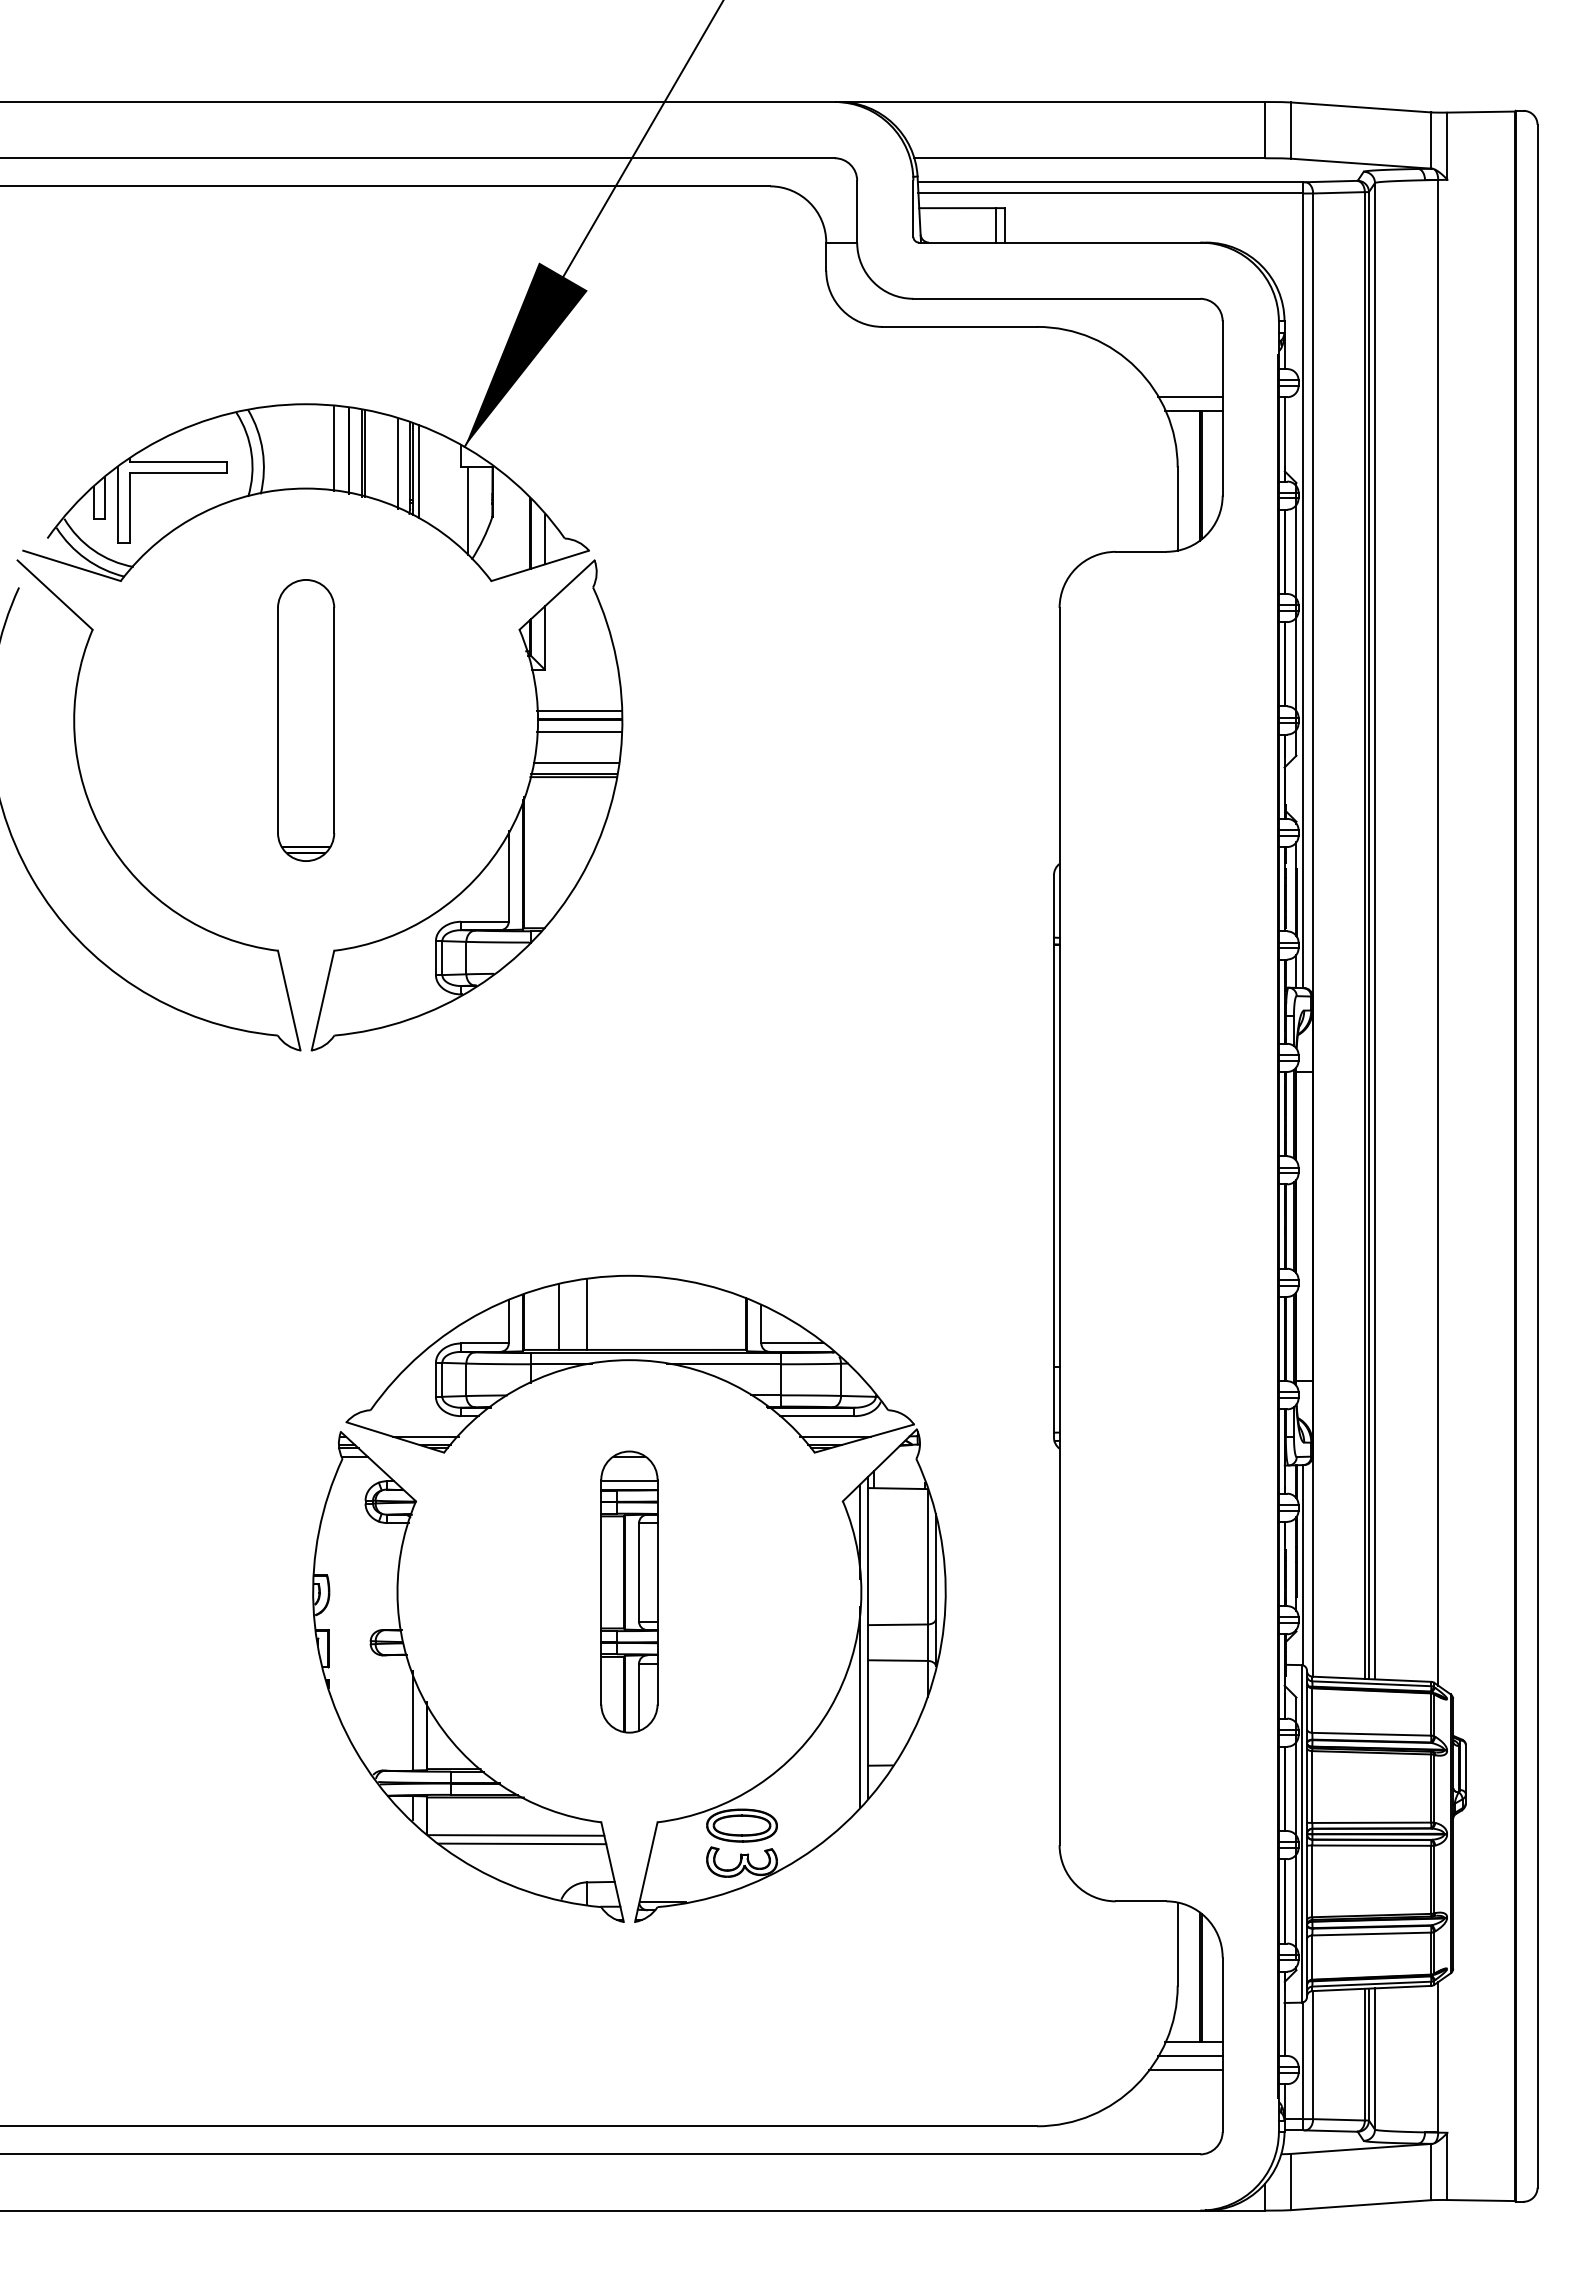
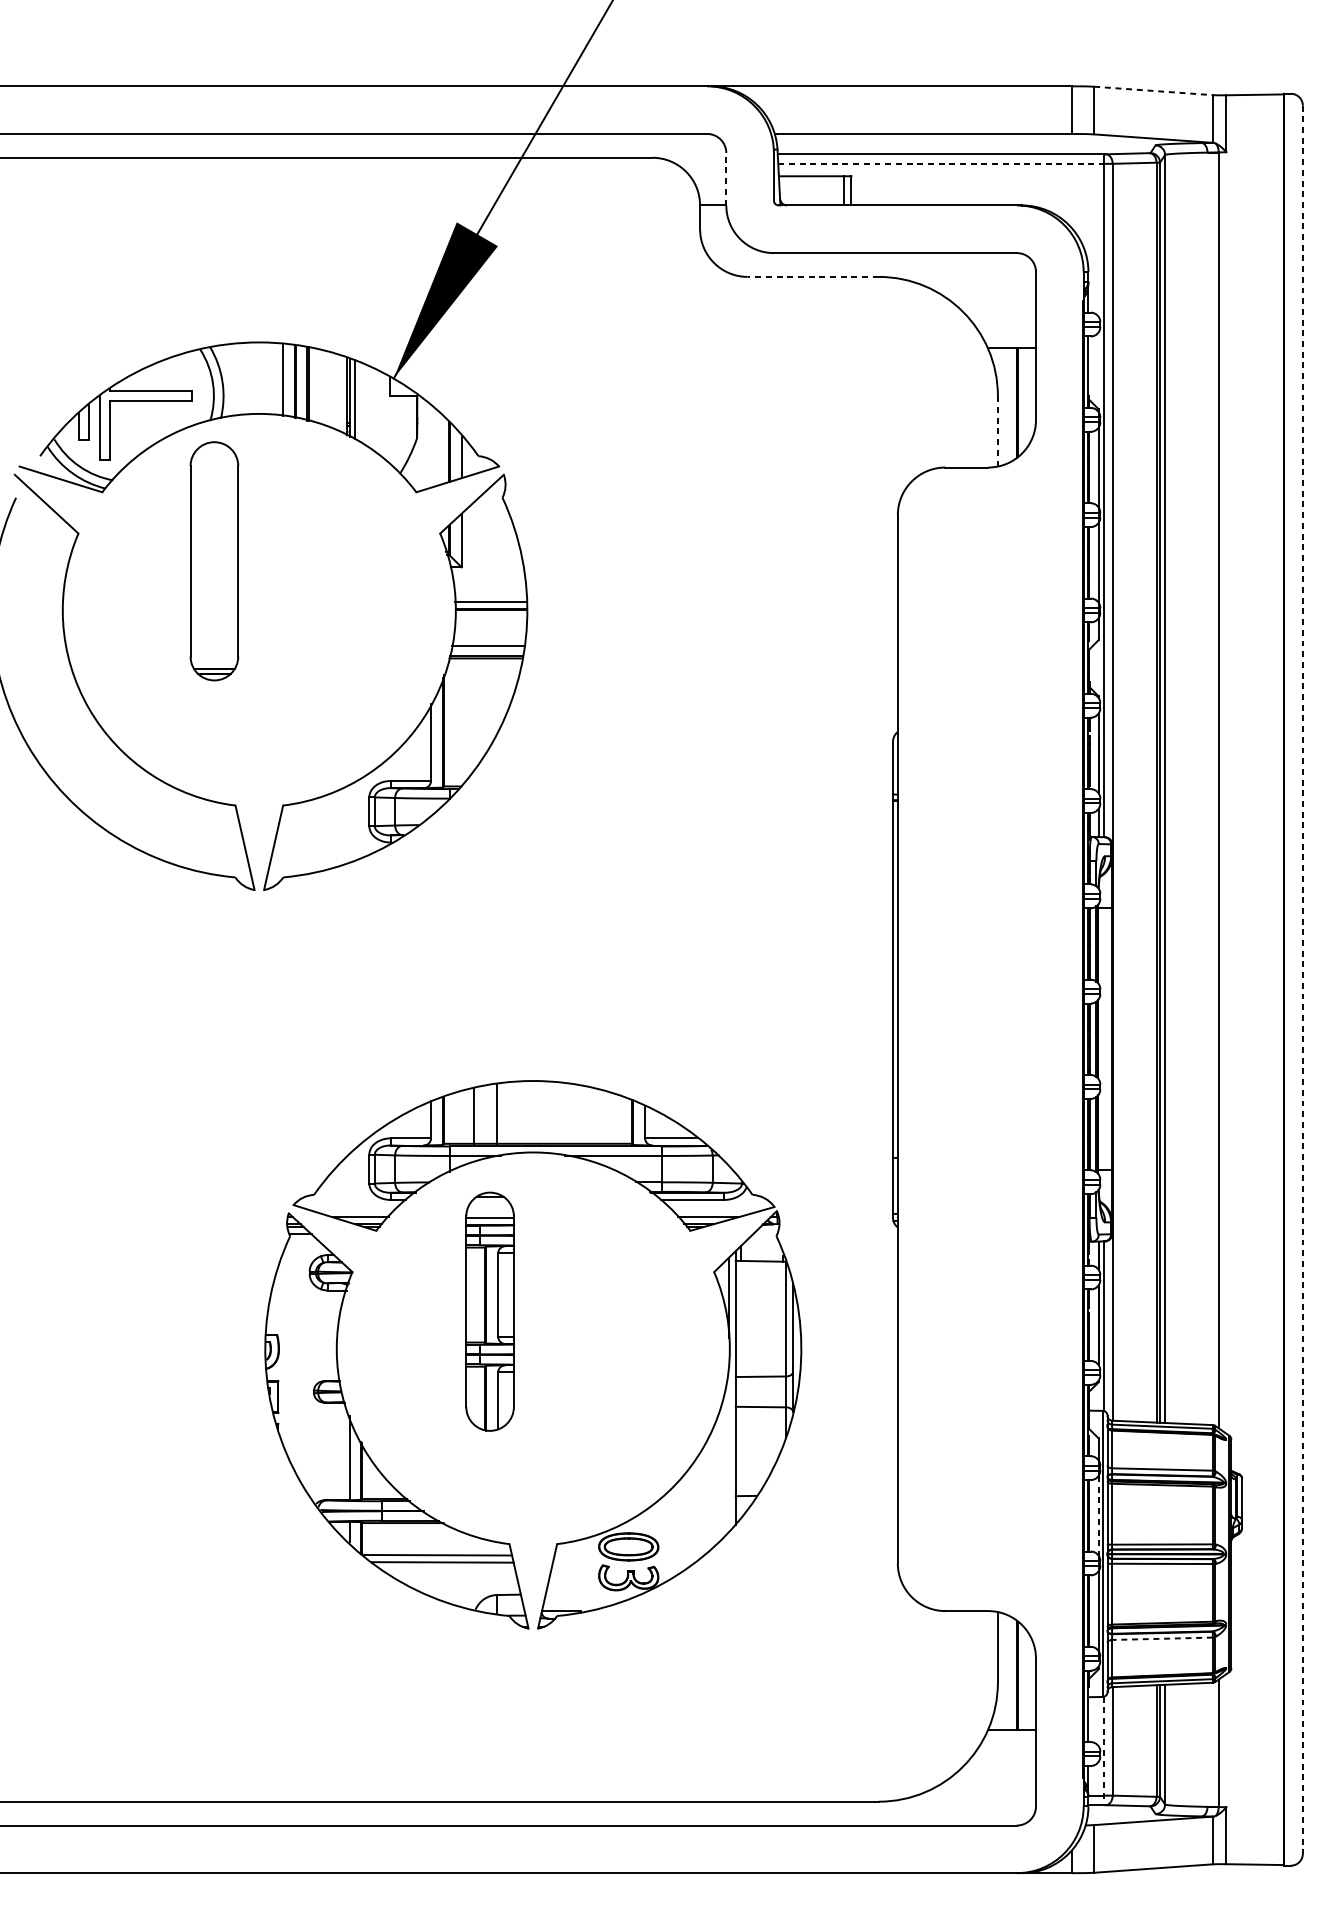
line: (1361, 107) -> (1153, 90), solid -> dashed
line: (1111, 193) -> (941, 163), solid -> dashed
line: (857, 211) -> (726, 179), solid -> dashed
line: (959, 326) -> (813, 276), solid -> dashed
line: (1189, 397) -> (1007, 336), removed
line: (397, 463) -> (336, 392), removed
line: (1177, 509) -> (997, 431), solid -> dashed
line: (467, 511) -> (396, 433), removed
part: (306, 720) -> (214, 561), moved
line: (578, 731) -> (490, 619), removed
line: (1537, 1156) -> (1302, 979), solid -> dashed
part: (629, 1591) -> (490, 1311), moved
line: (859, 1706) -> (728, 1445), removed
line: (1296, 1788) -> (1098, 1515), solid -> dashed
line: (1371, 1934) -> (1162, 1639), solid -> dashed
line: (1189, 2055) -> (1007, 1741), removed
line: (1303, 2066) -> (1104, 1751), solid -> dashed
line: (1185, 2070) -> (1004, 1754), removed

